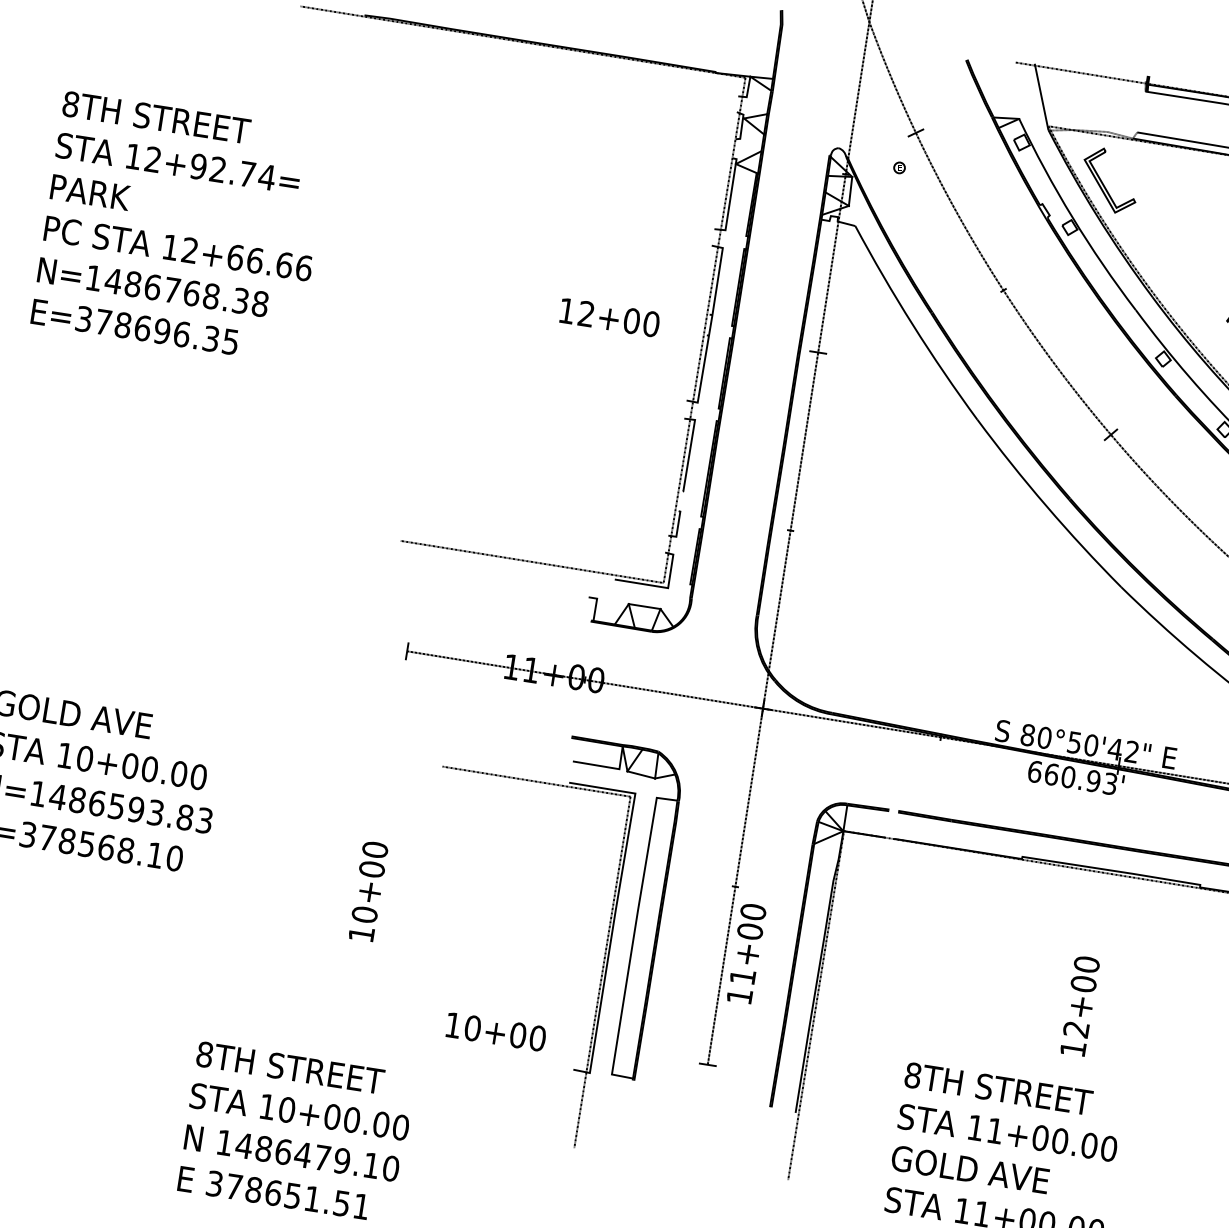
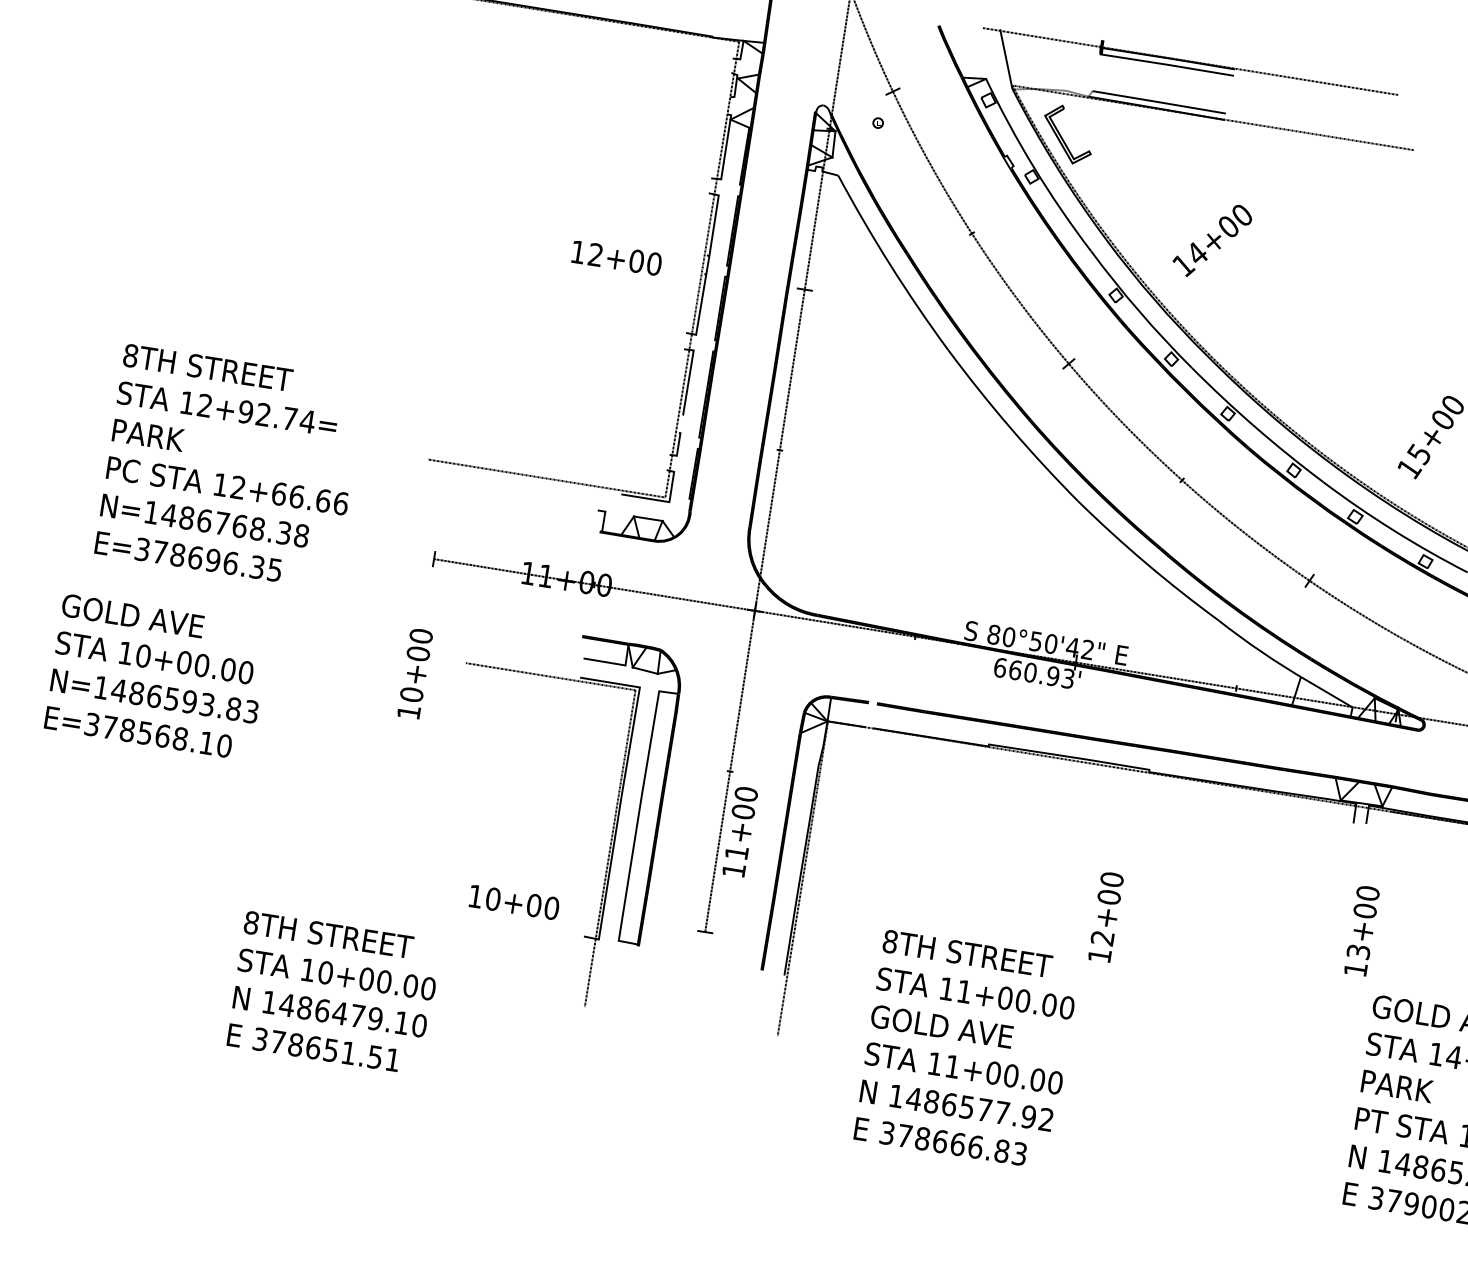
text: (171, 222) -> (221, 462), moved
text: (367, 892) -> (414, 674), moved
text: (1079, 1006) -> (1105, 917), moved

